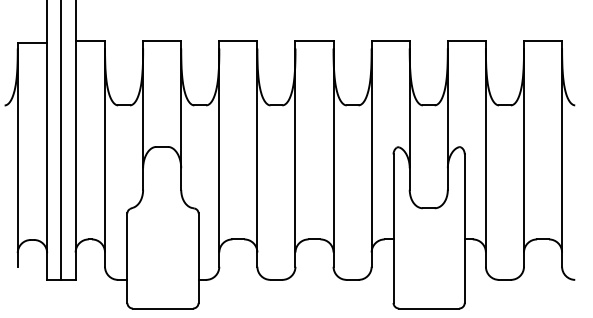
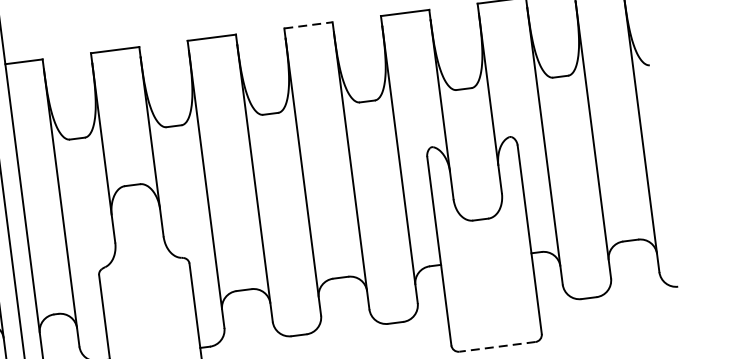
line: (315, 40) -> (309, 25), solid -> dashed
line: (429, 308) -> (497, 346), solid -> dashed

